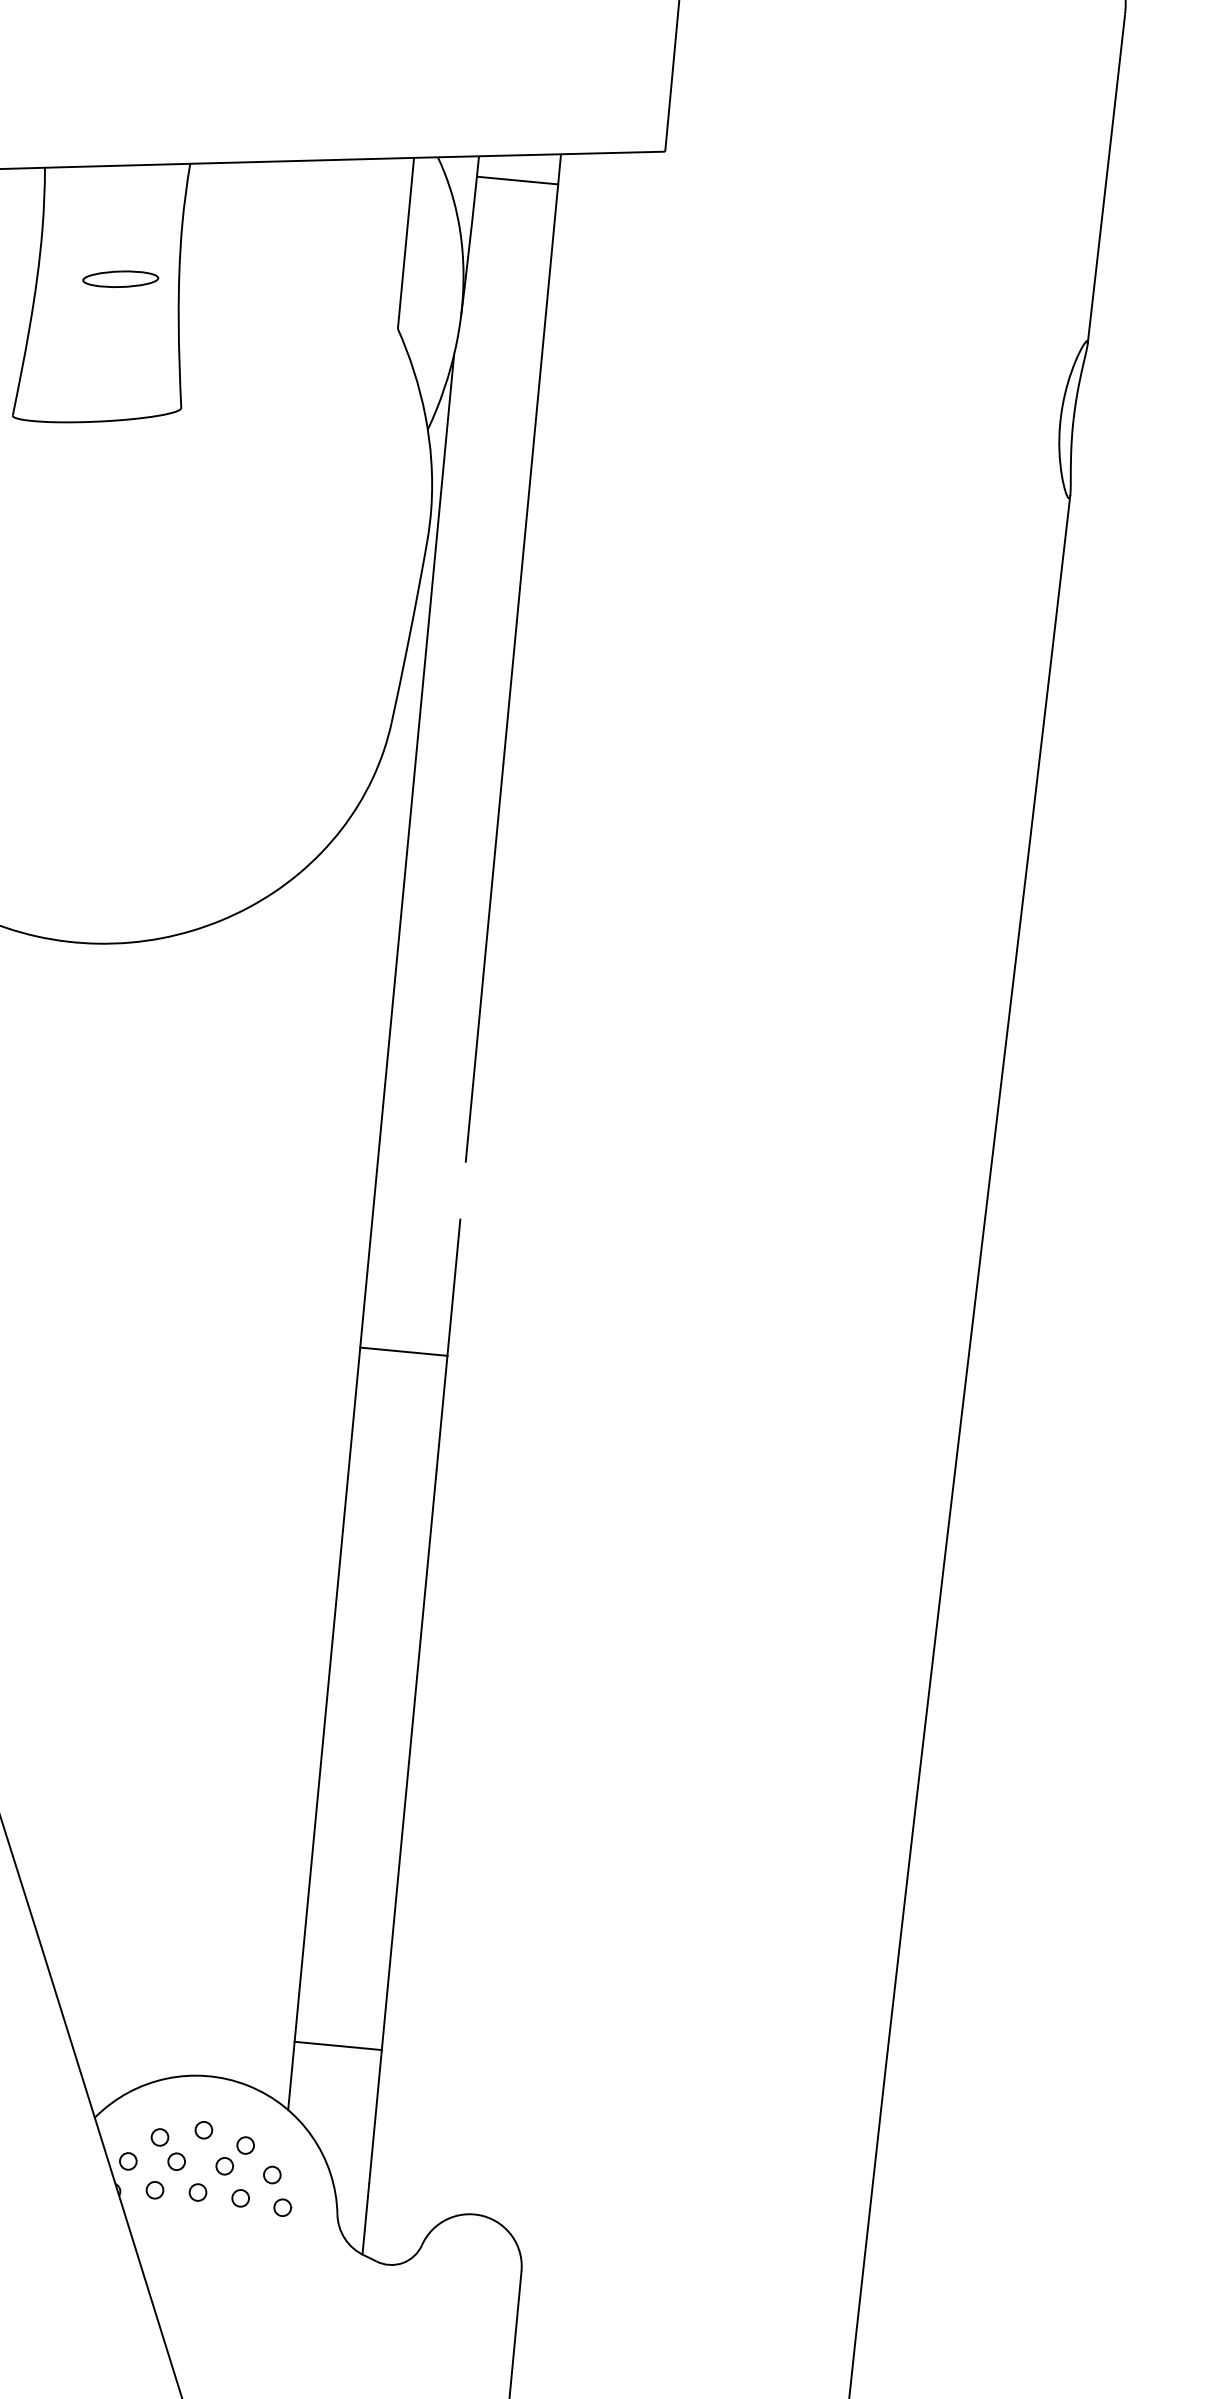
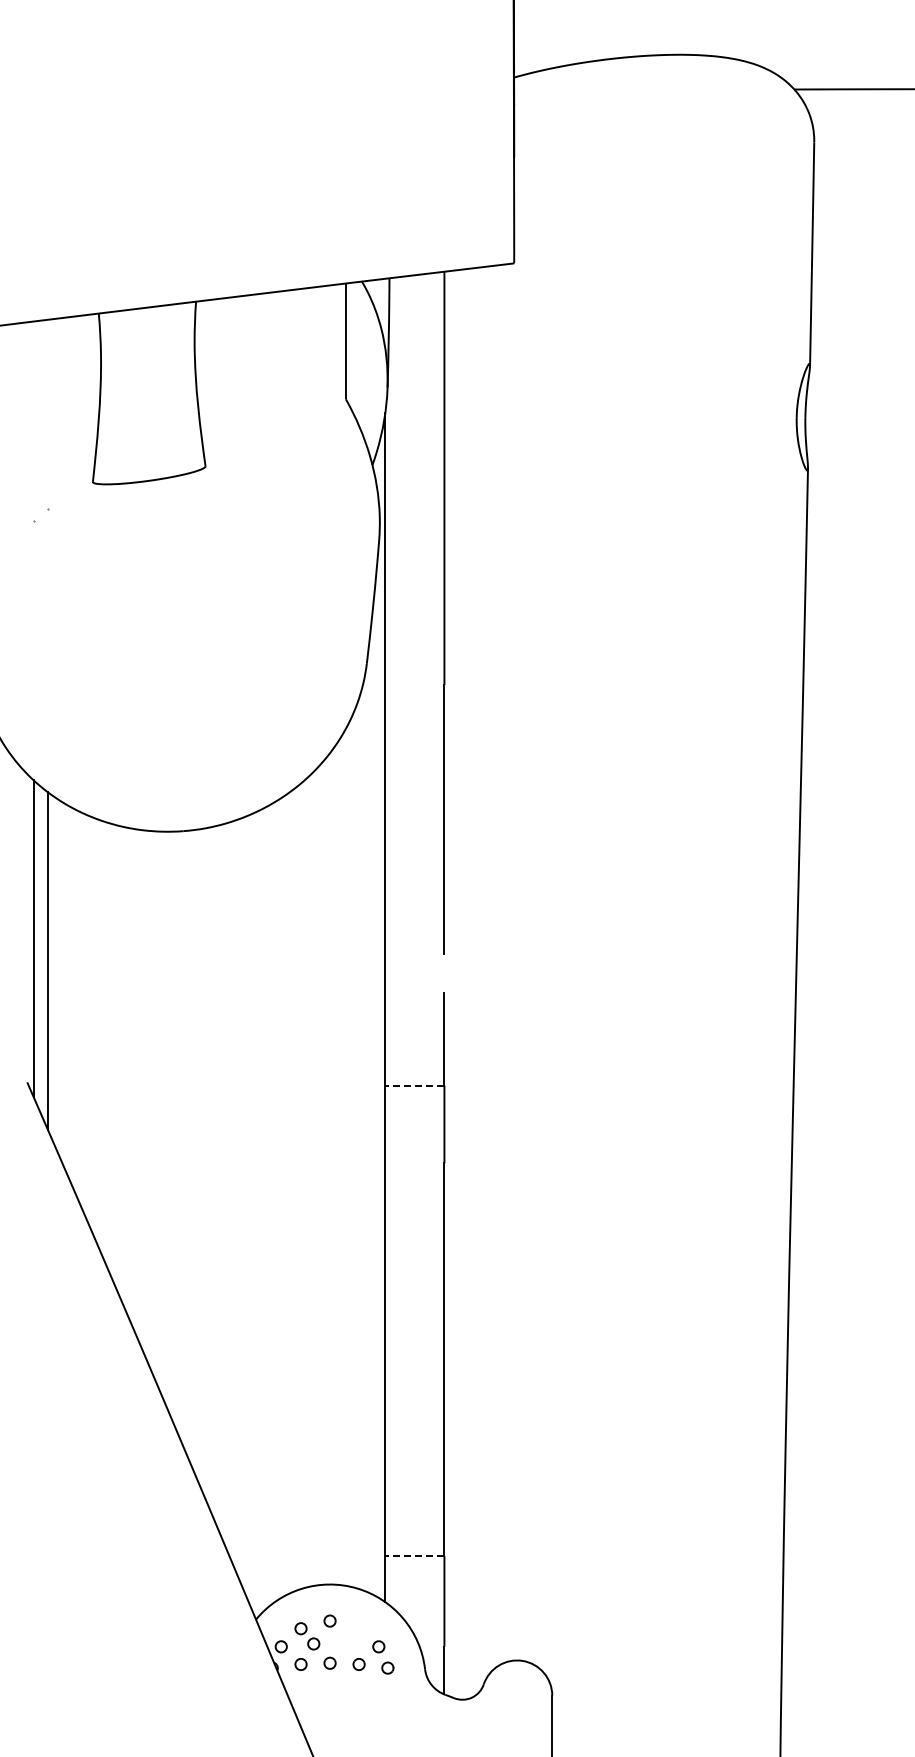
line: (516, 181) -> (416, 292), removed
part: (120, 279) -> (156, 383), removed
line: (403, 1351) -> (414, 1085), solid -> dashed
line: (337, 2045) -> (414, 1555), solid -> dashed
part: (234, 2156) -> (352, 1636), removed

